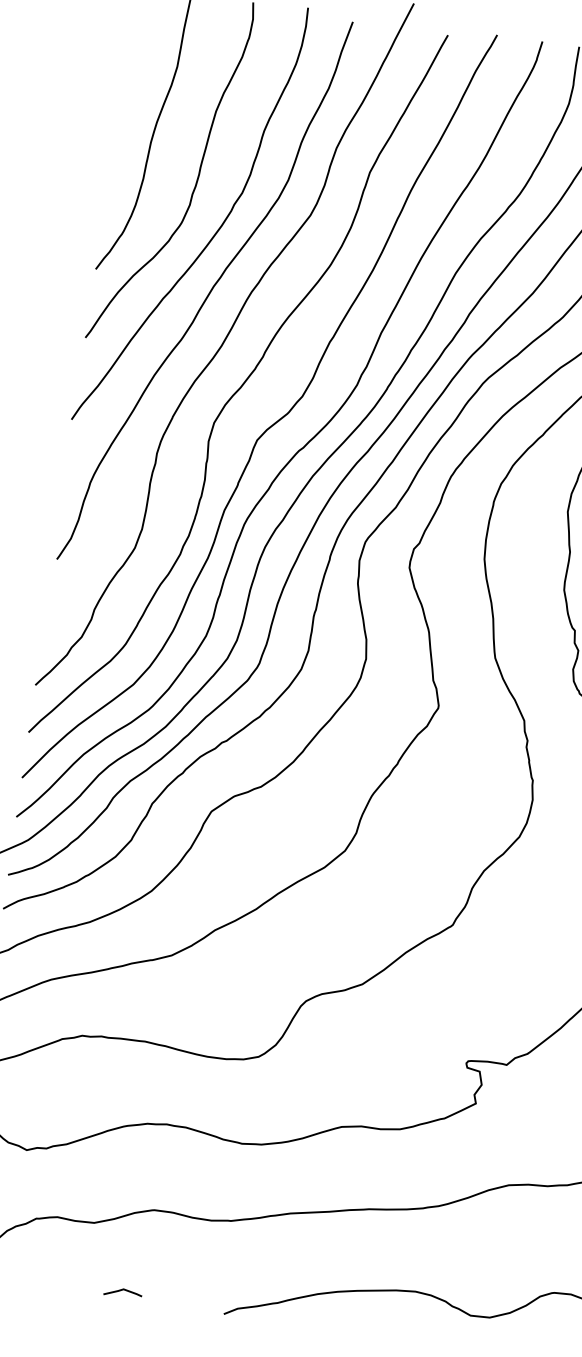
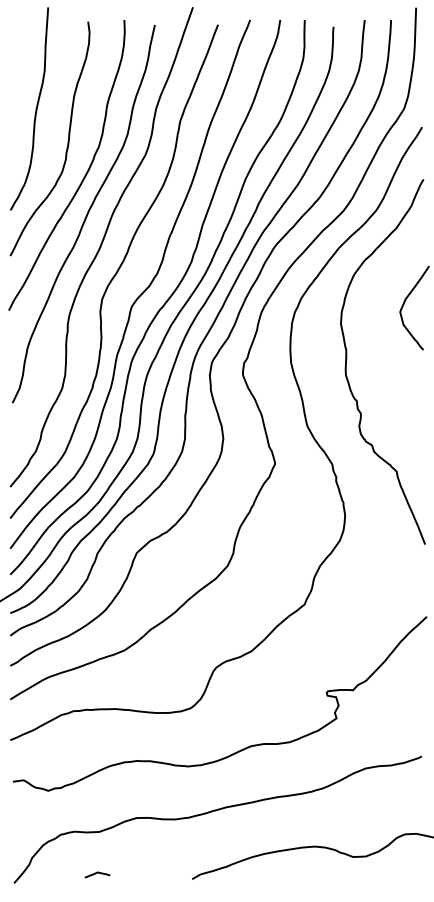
line: (123, 1290) -> (97, 873), moved

